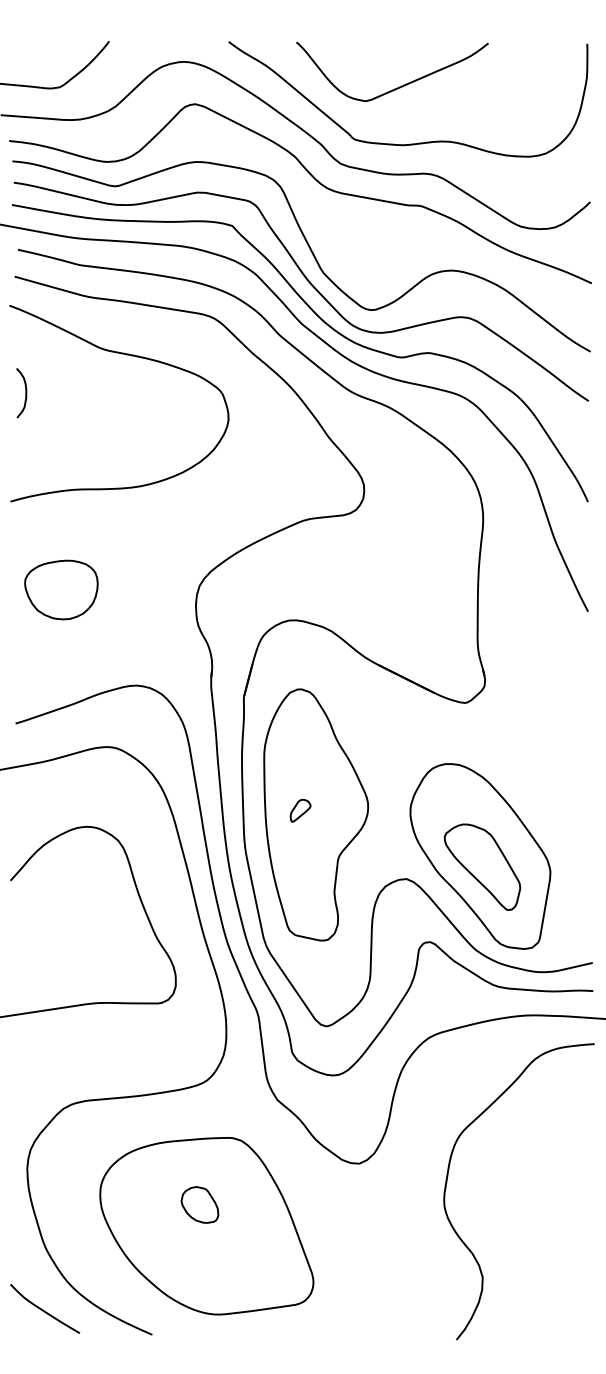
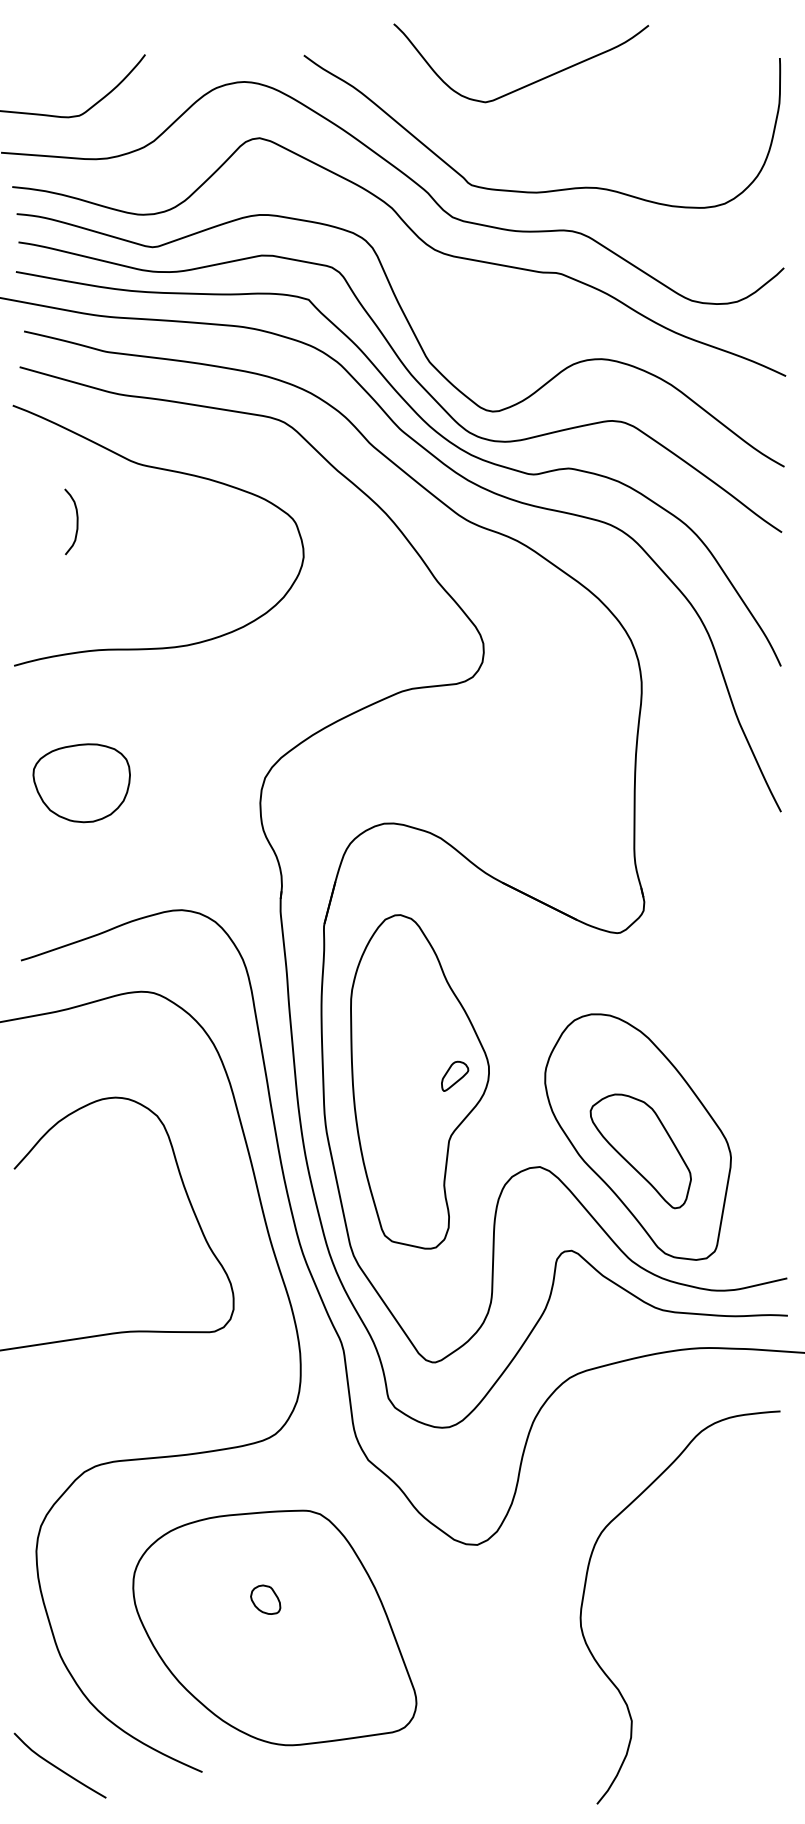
curve: (396, 87) -> (526, 84), moved
curve: (25, 393) -> (76, 522), moved
part: (300, 810) -> (454, 1075), moved
curve: (447, 1182) -> (585, 1595), moved
part: (199, 1204) -> (265, 1599), size x0.6
curve: (43, 1309) -> (57, 1766), moved

